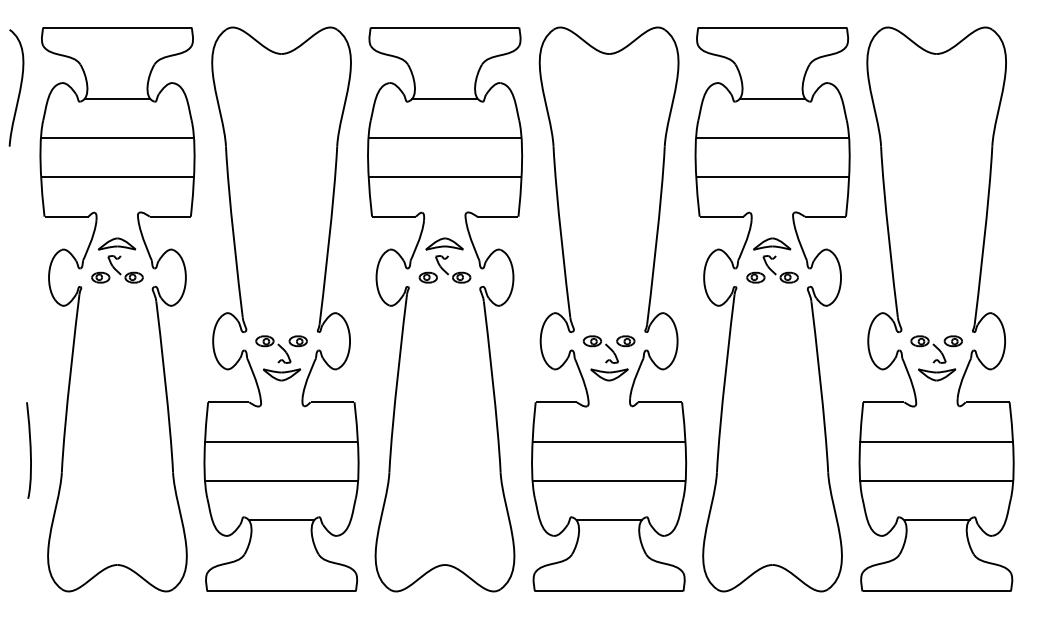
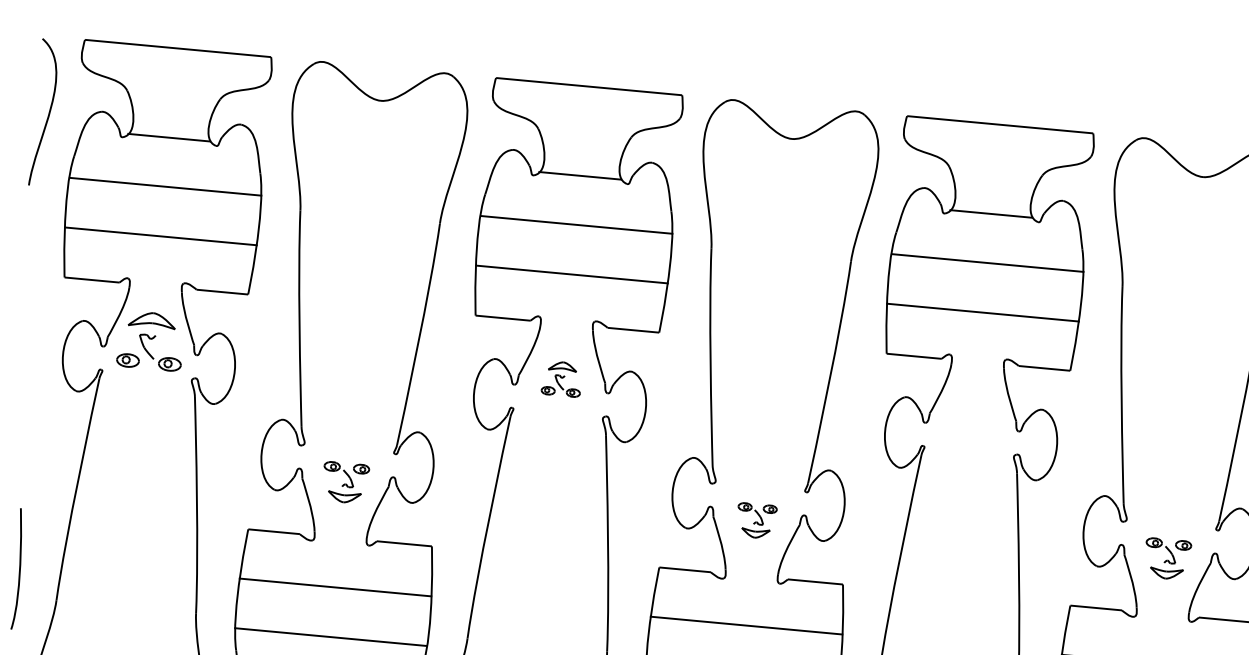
part: (444, 260) -> (561, 378), size x0.6
part: (772, 260) -> (972, 417), removed
part: (281, 358) -> (345, 482), size x0.7
part: (608, 358) -> (755, 521), size x0.6
part: (936, 358) -> (1167, 559), size x0.7

